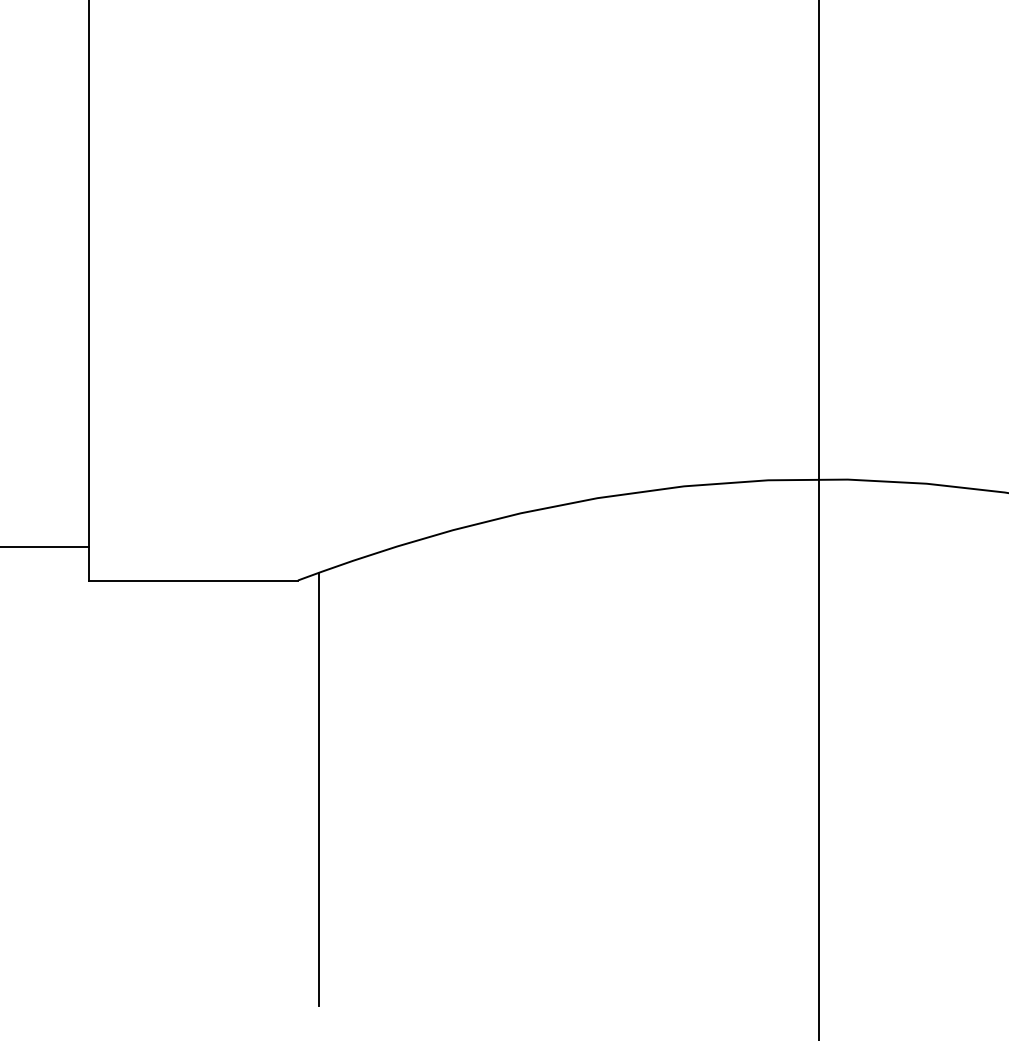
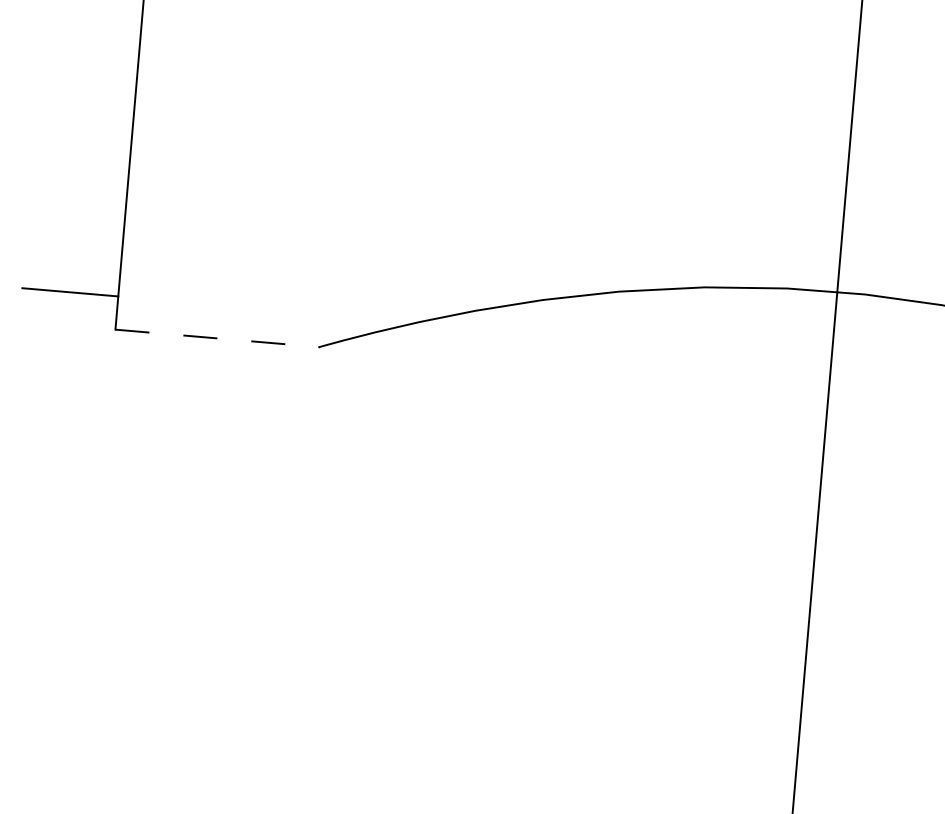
line: (193, 580) -> (217, 338), solid -> dashed
line: (319, 789) -> (323, 552), removed

